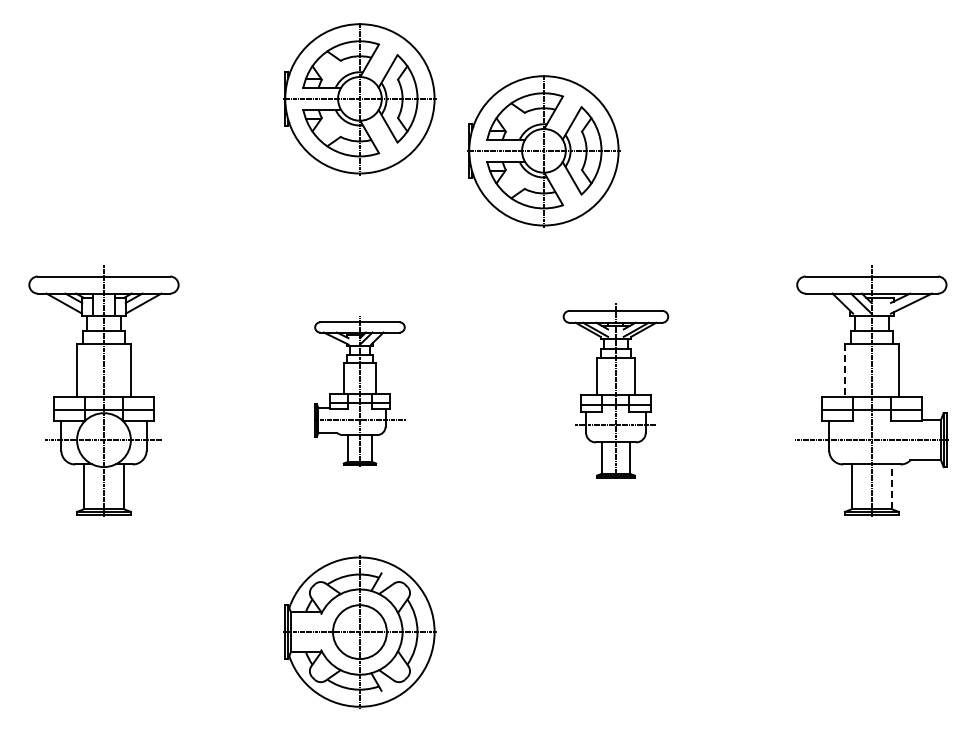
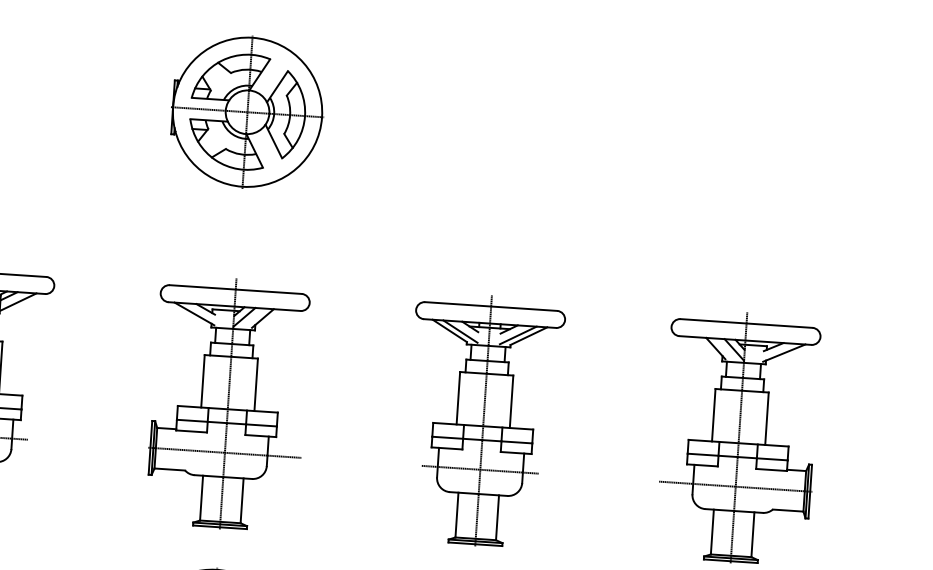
part: (543, 151) -> (427, 176), removed
line: (845, 370) -> (714, 415), dashed -> solid
part: (359, 390) -> (227, 403), size x1.67
part: (615, 390) -> (483, 420), size x1.43
line: (892, 486) -> (753, 534), dashed -> solid

